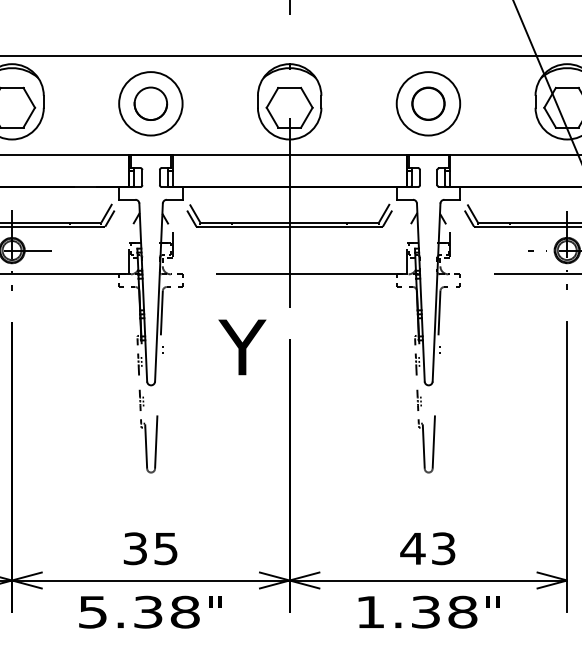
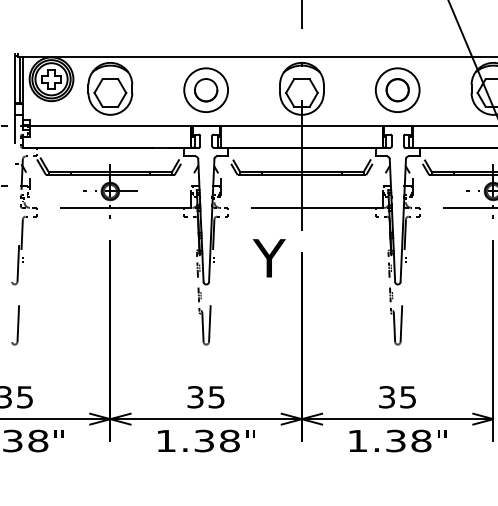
text: (428, 549) -> (397, 397), 43 -> 35
text: (91, 612) -> (165, 441), 5.38 -> 1.38

